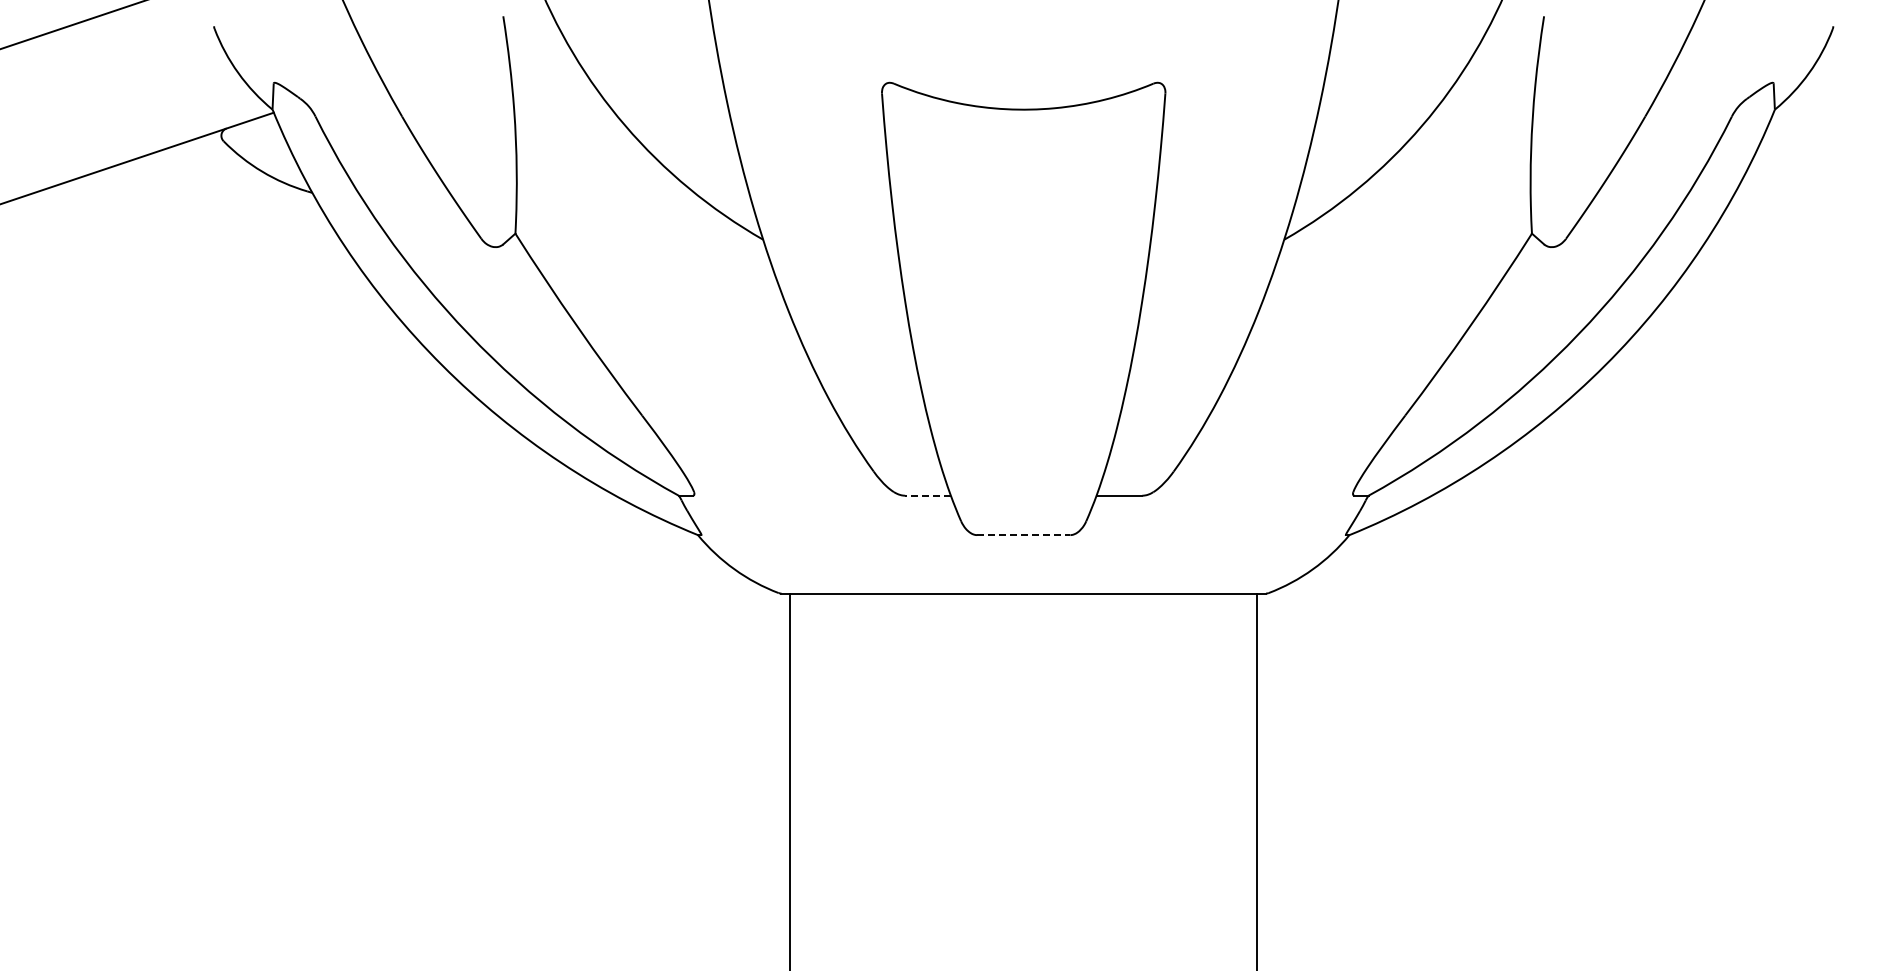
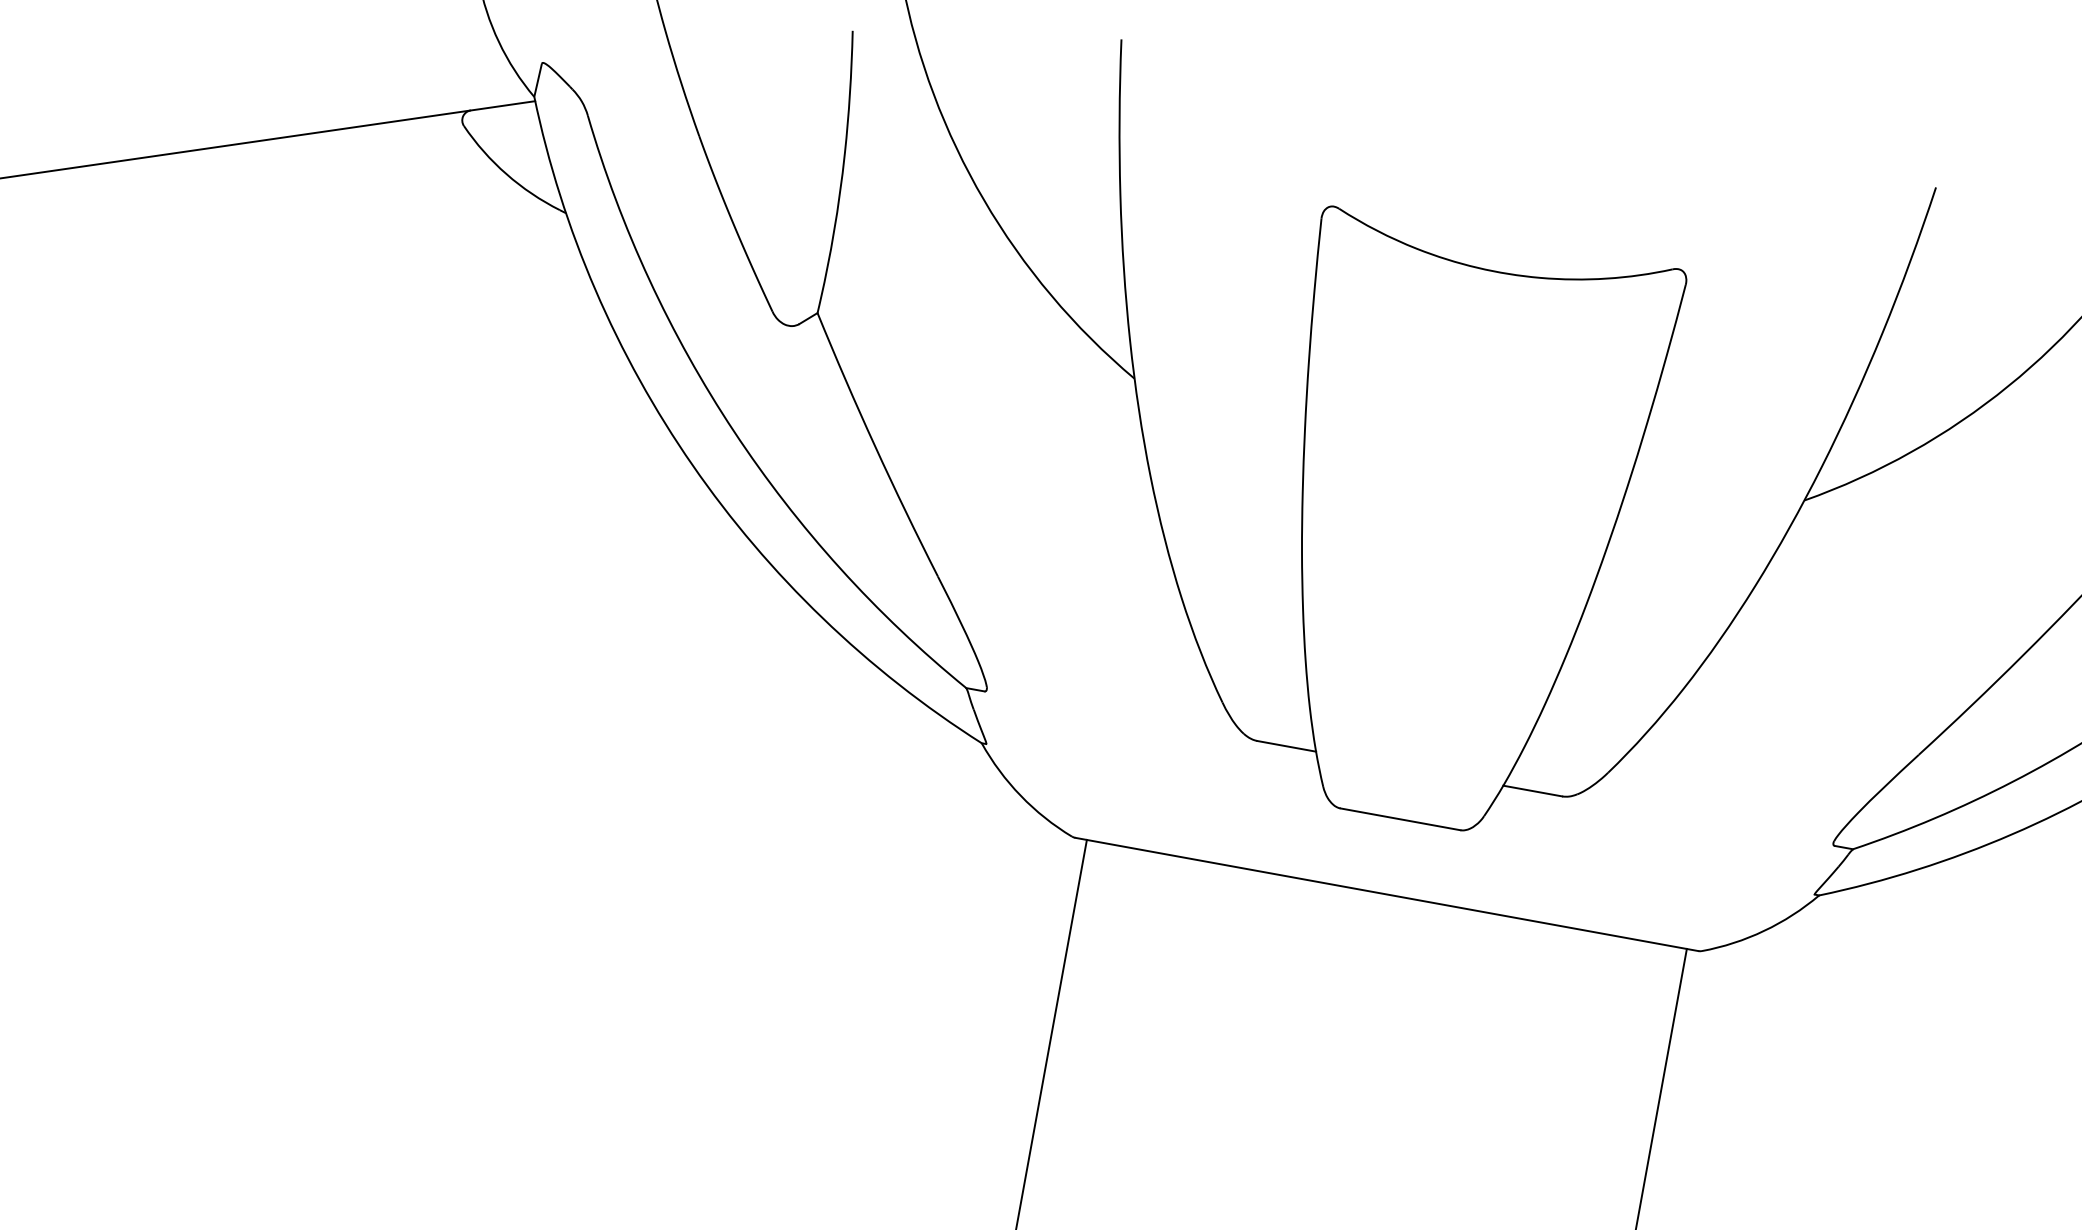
line: (928, 495) -> (1287, 746), dashed -> solid
line: (1023, 535) -> (1400, 819), dashed -> solid

